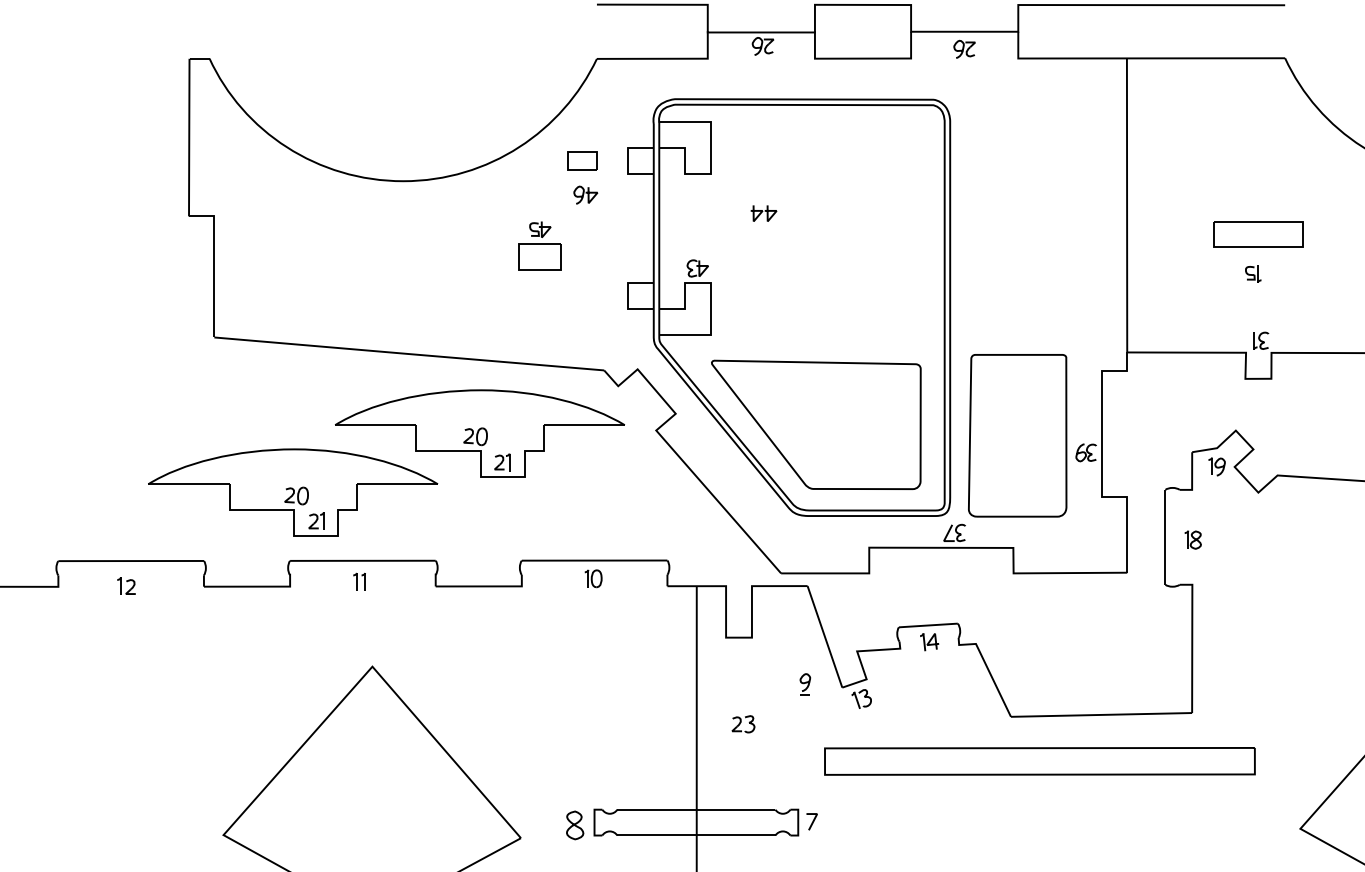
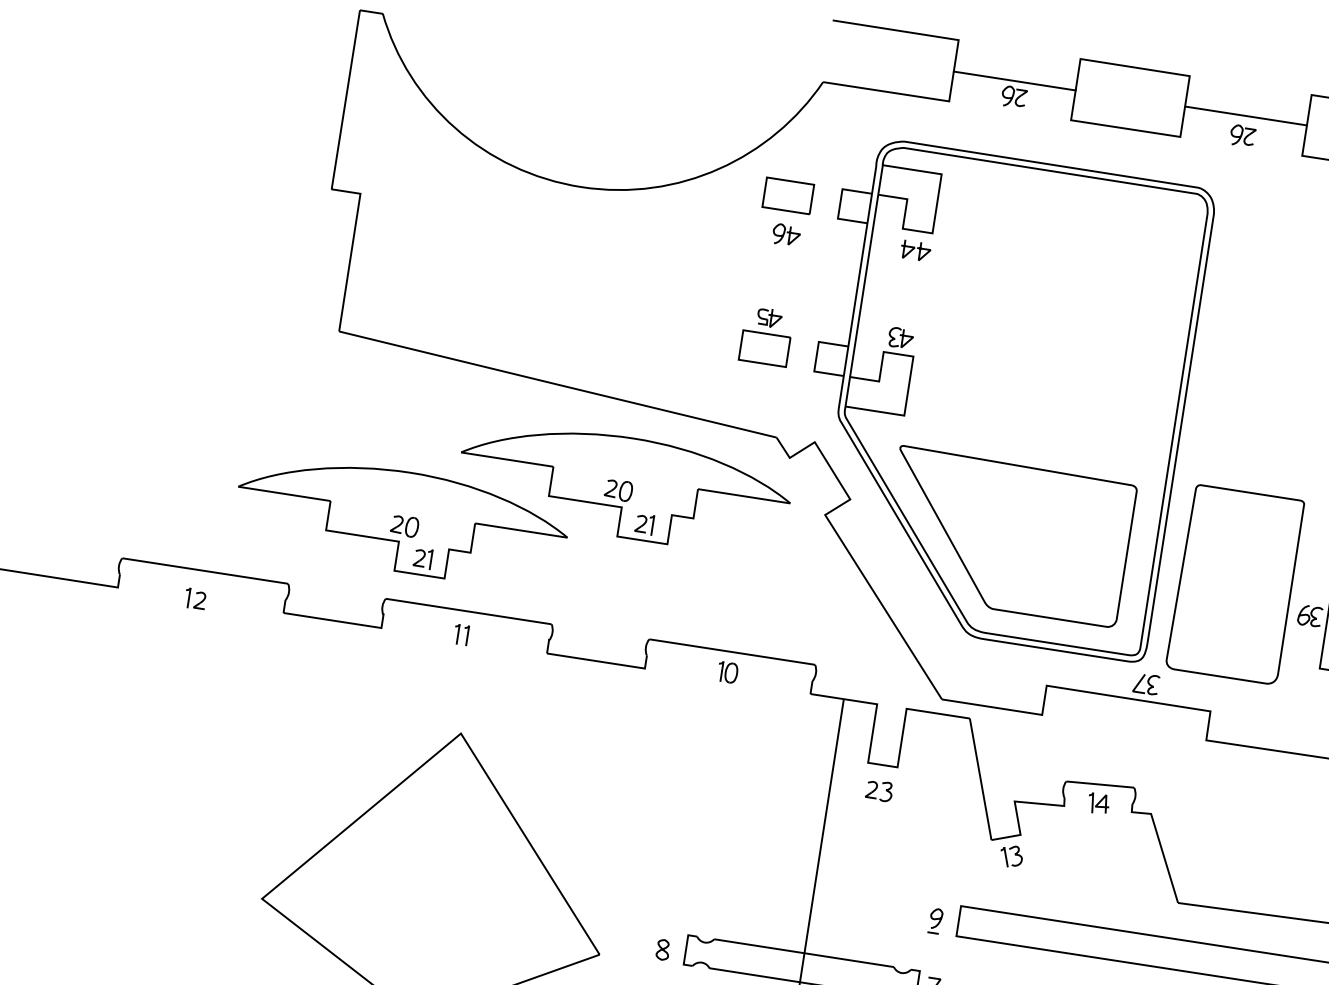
part: (581, 160) -> (787, 194), size x1.43
part: (763, 213) -> (915, 250), moved
part: (539, 245) -> (765, 335), moved
part: (805, 684) -> (936, 920), moved
part: (743, 724) -> (879, 791), moved
part: (574, 825) -> (662, 949), size x0.62

